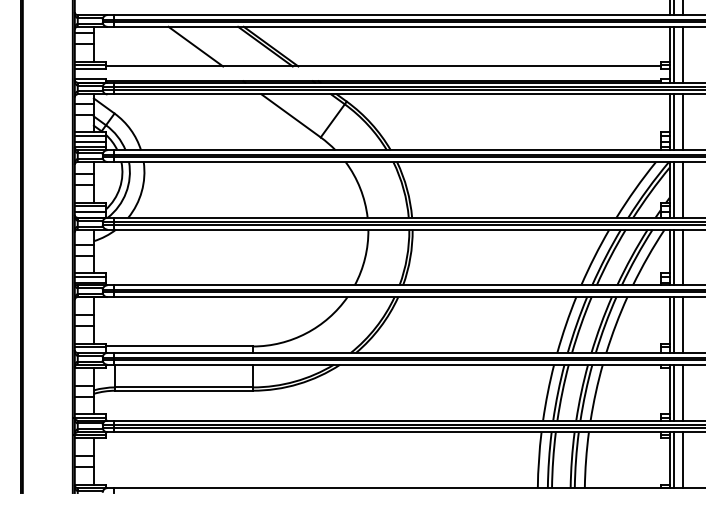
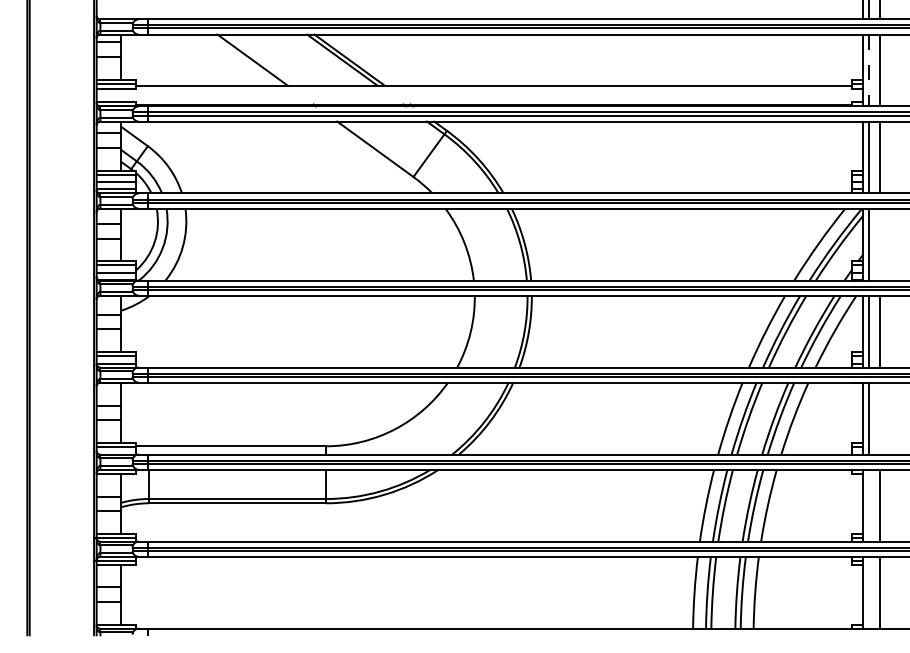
line: (674, 54) -> (869, 70), solid -> dashed
line: (682, 189) -> (879, 244), removed
line: (682, 324) -> (879, 418), removed
line: (674, 392) -> (869, 505), removed
line: (674, 459) -> (869, 592), removed

